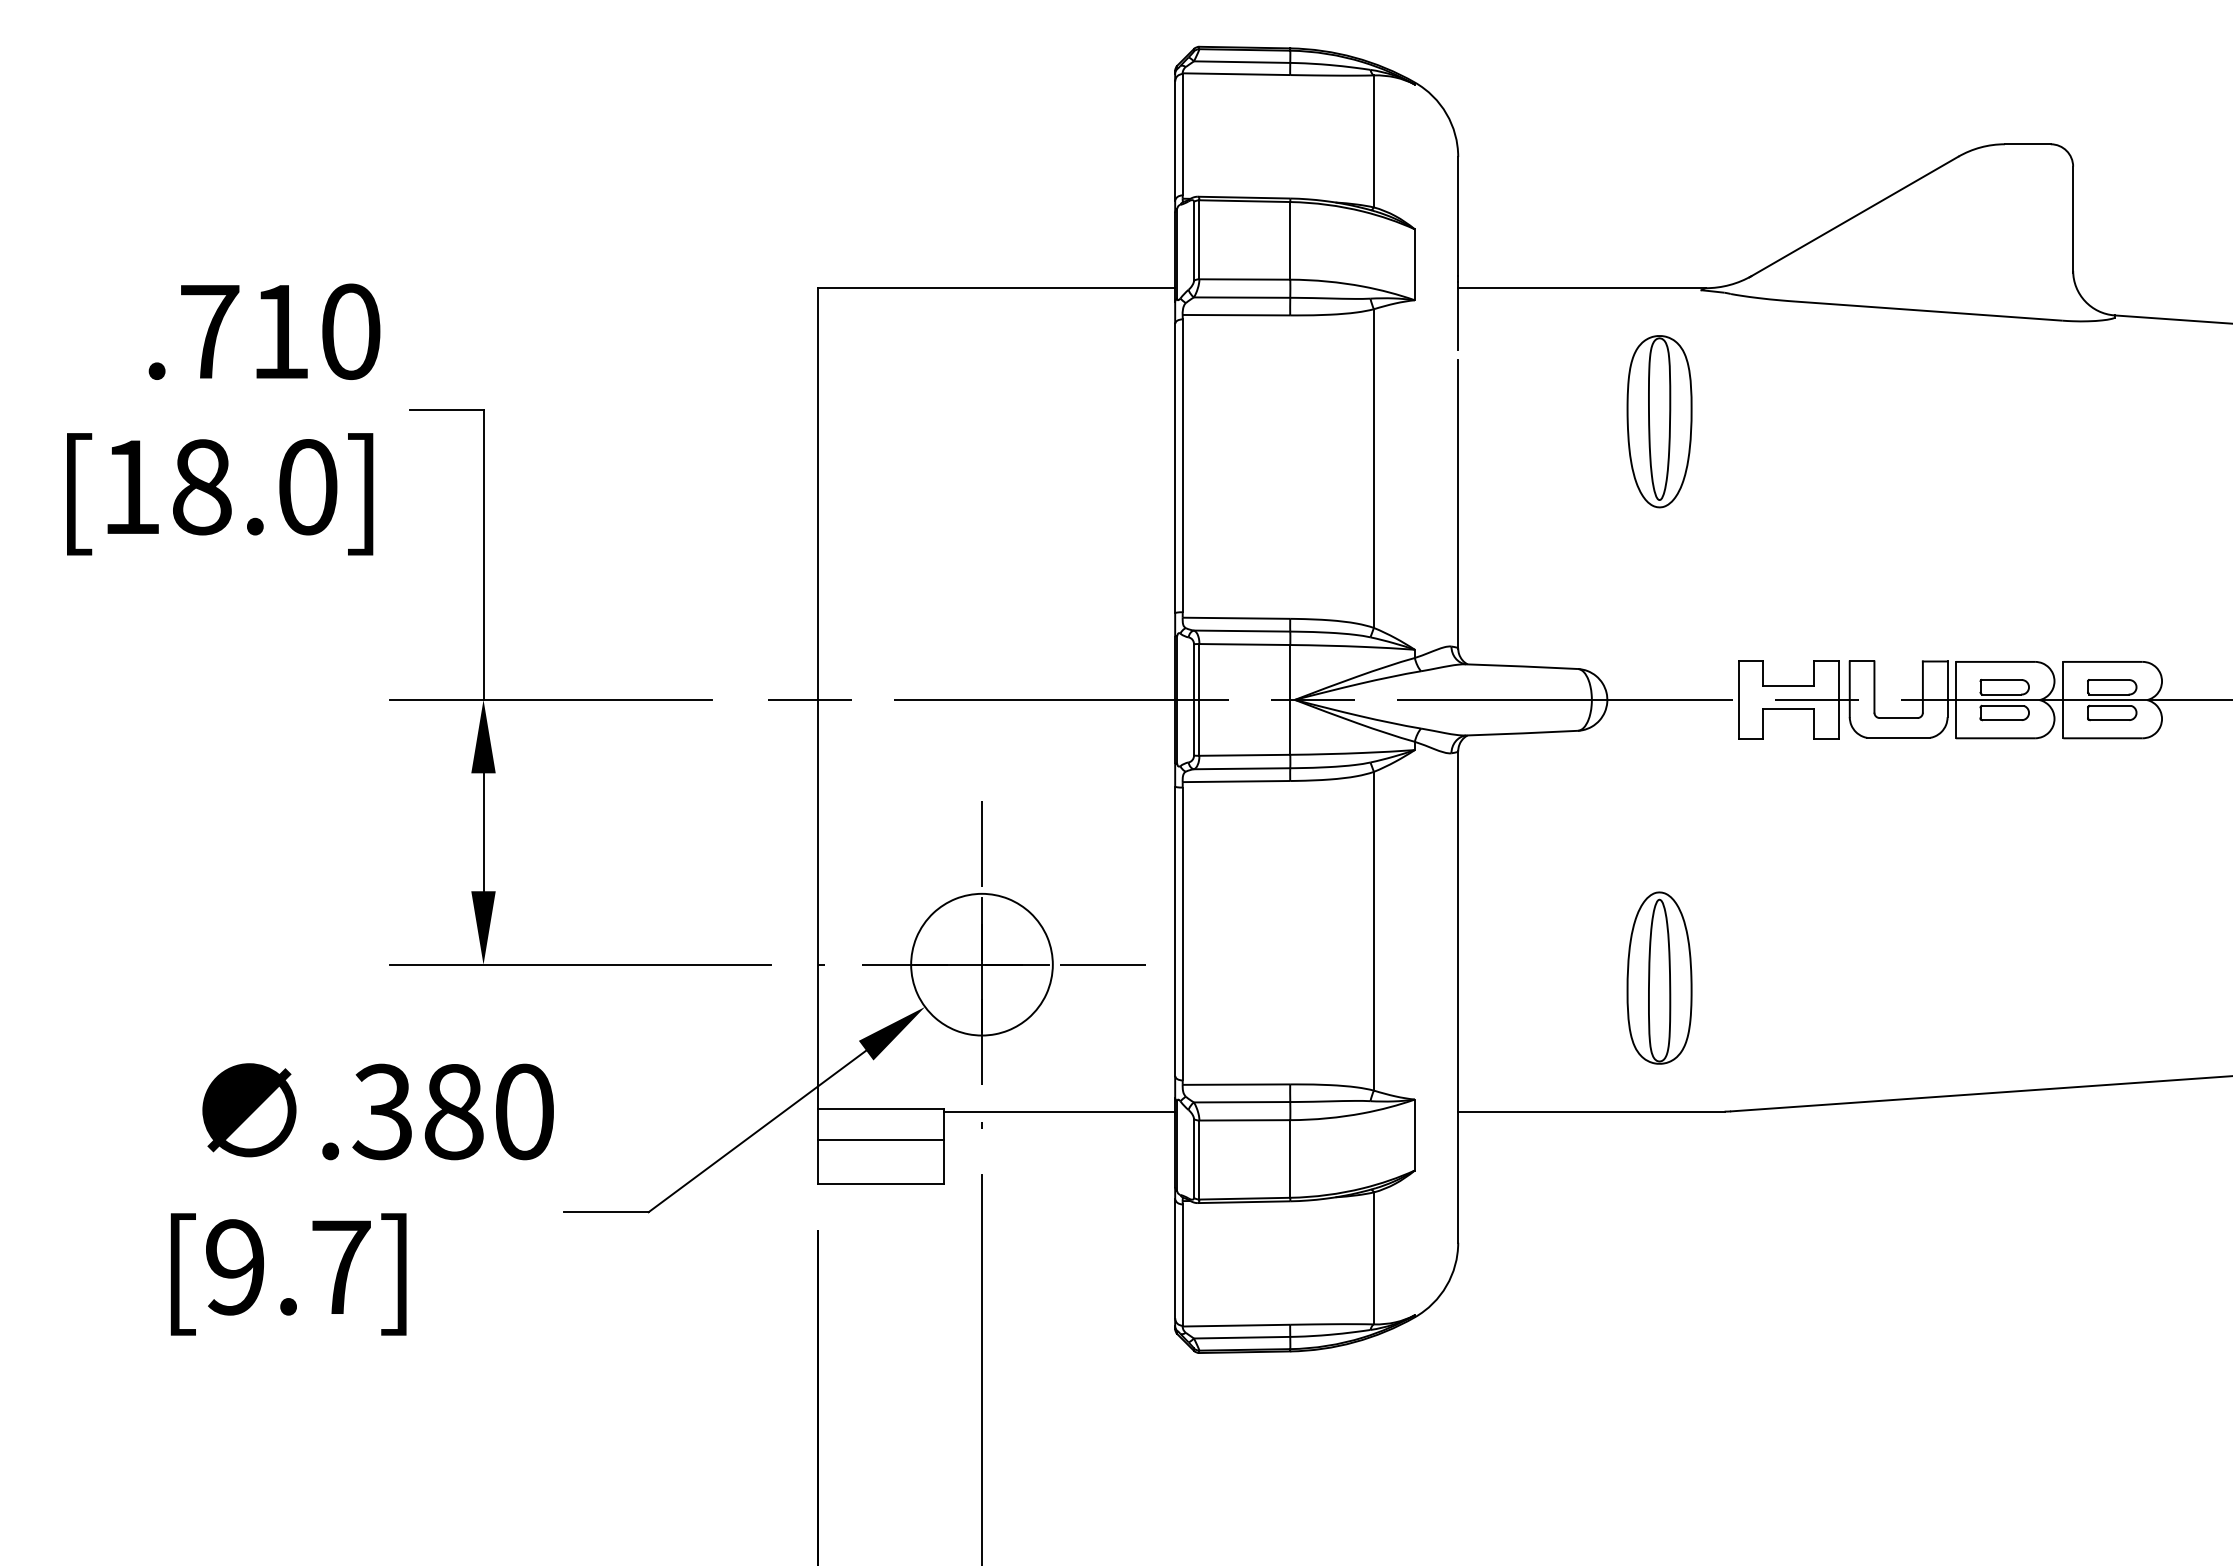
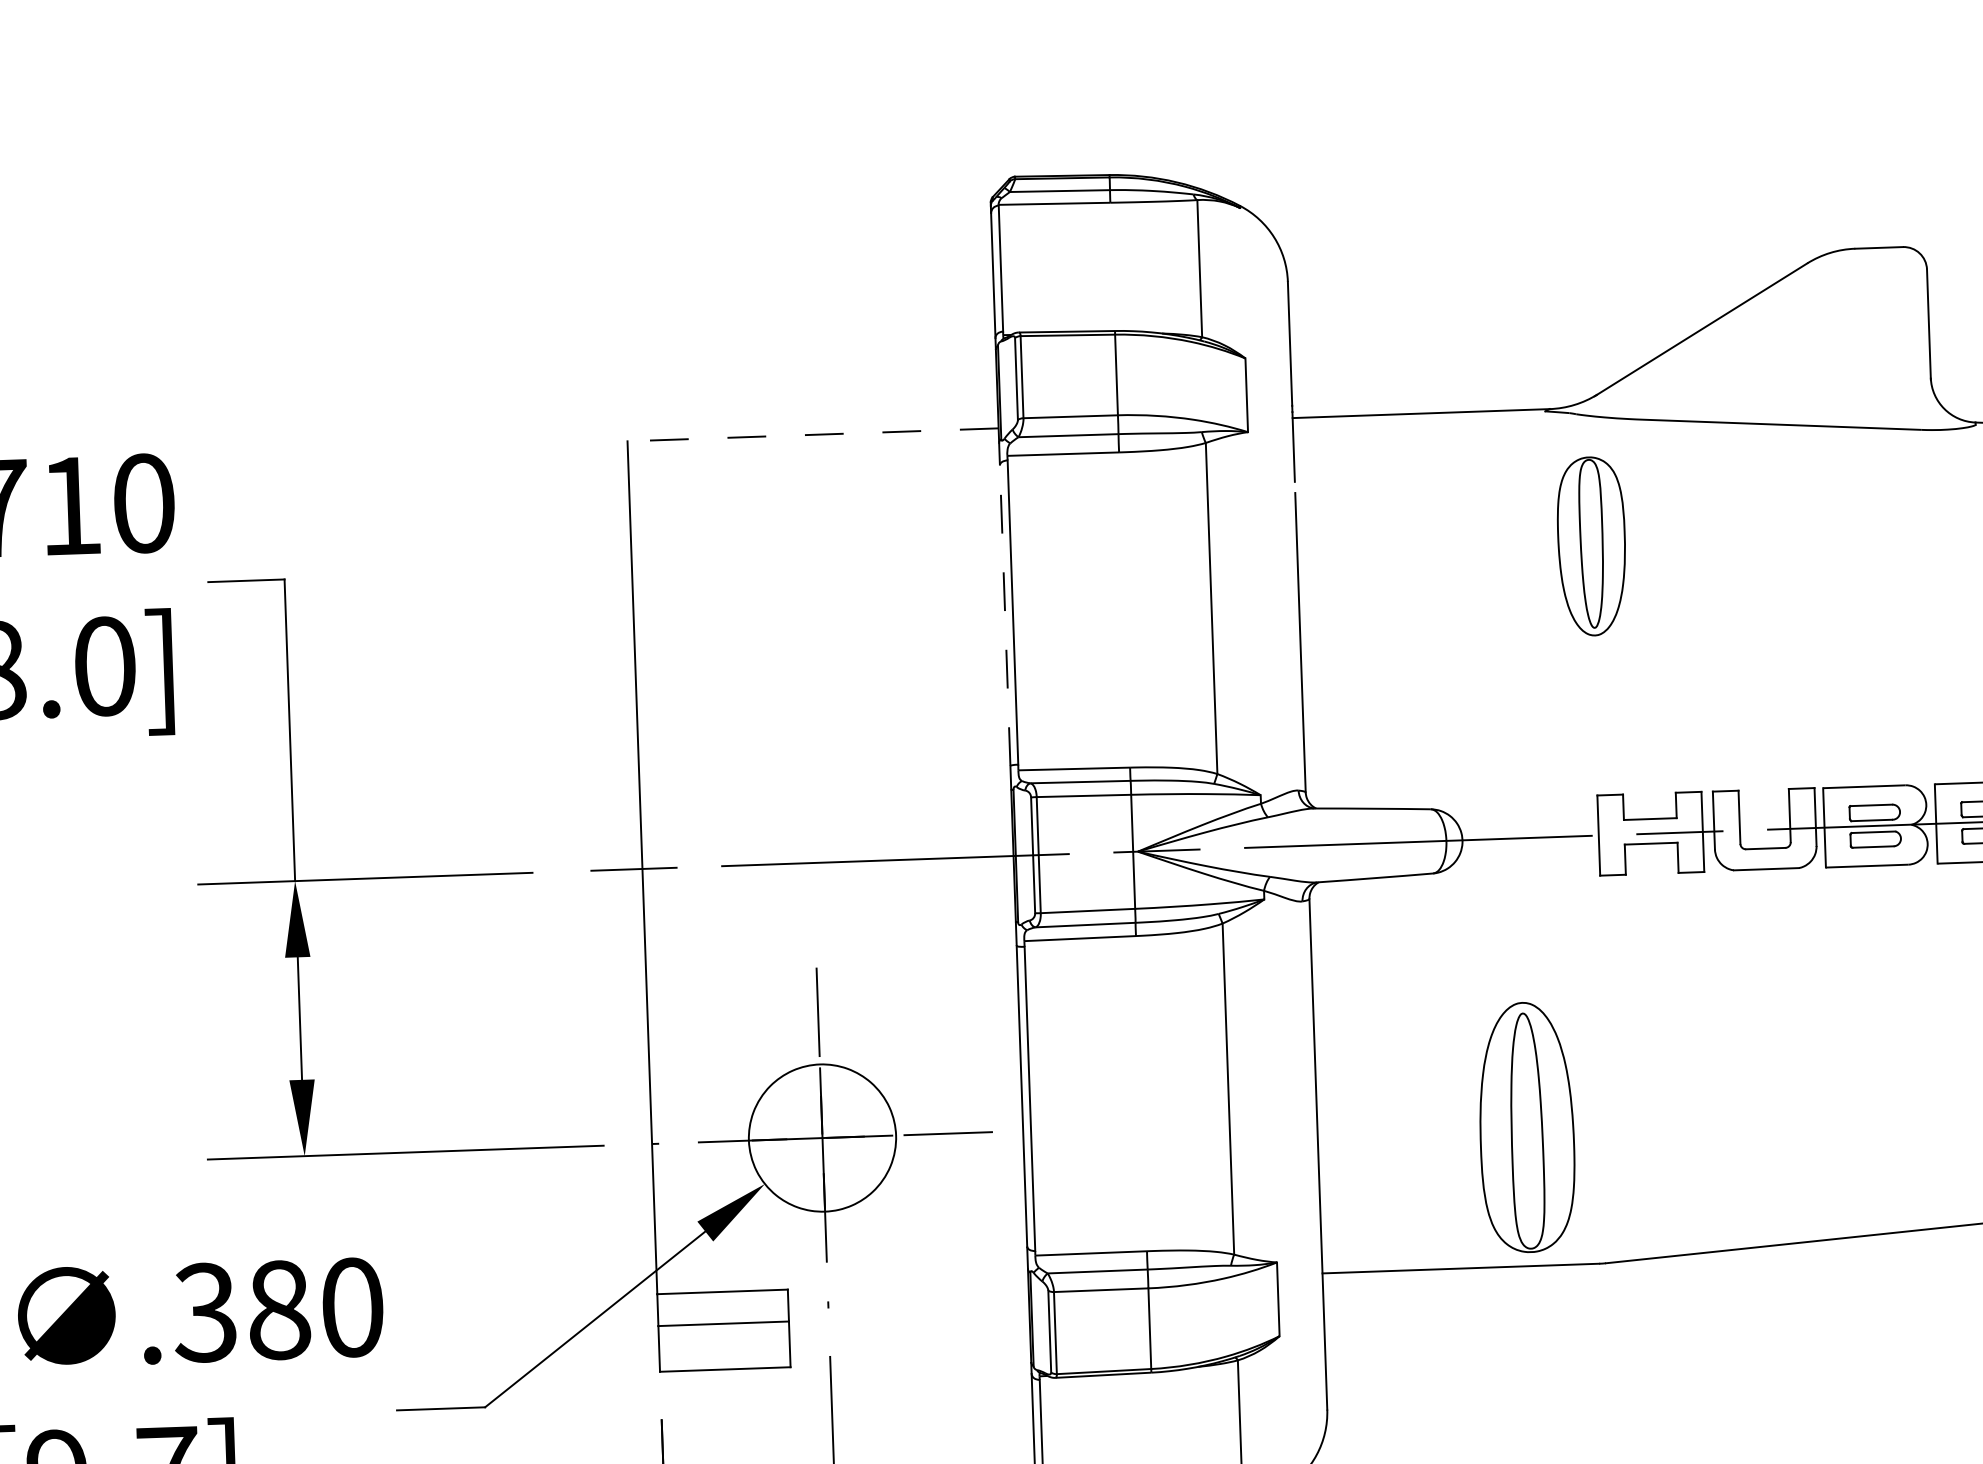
line: (996, 288) -> (813, 435), solid -> dashed
part: (1659, 421) -> (1591, 546), moved
line: (1175, 468) -> (1005, 615), solid -> dashed
part: (1659, 977) -> (1526, 1126), size x1.4
line: (1059, 1111) -> (908, 1287), removed

